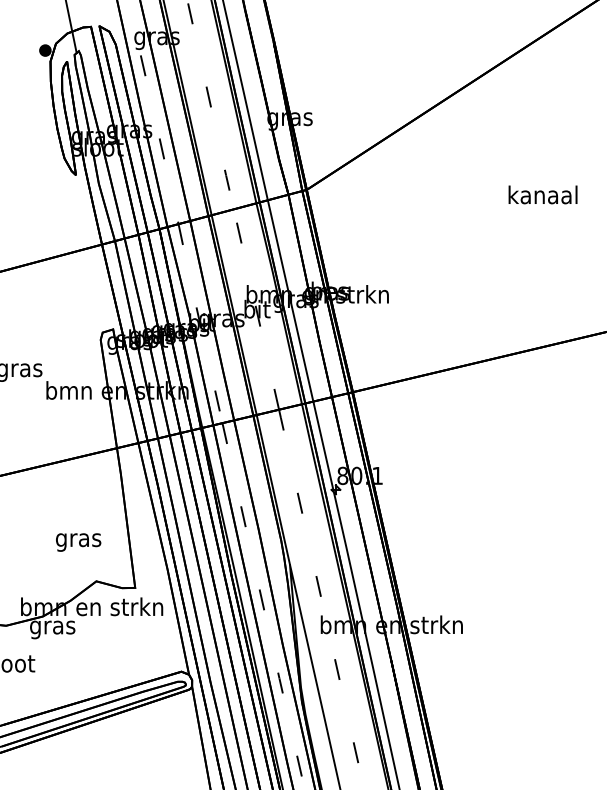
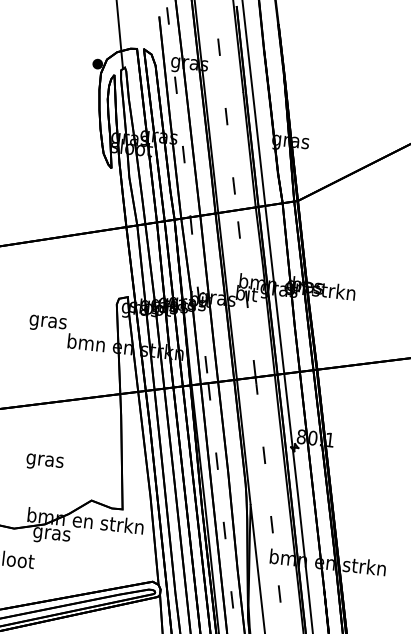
text: (78, 542) -> (44, 462), moved

